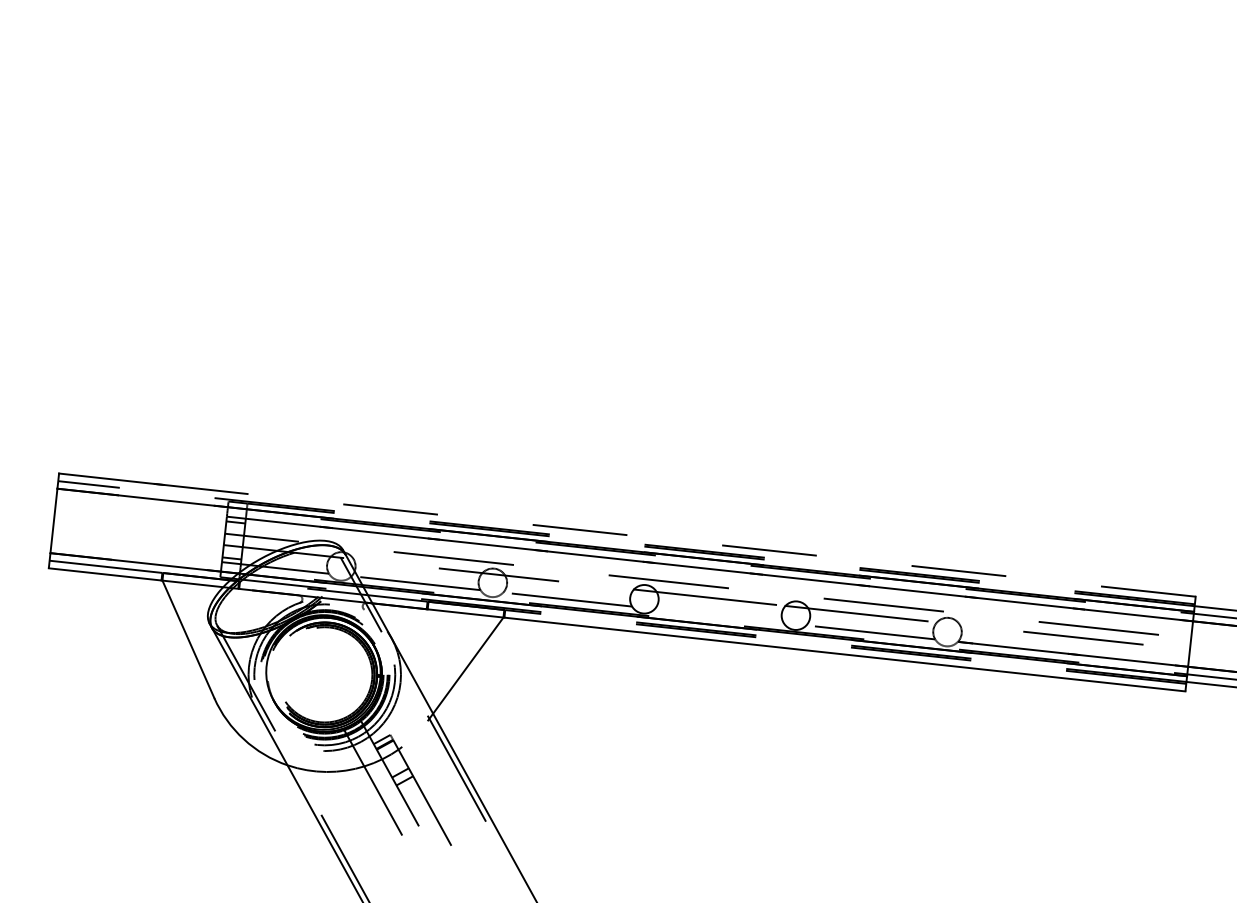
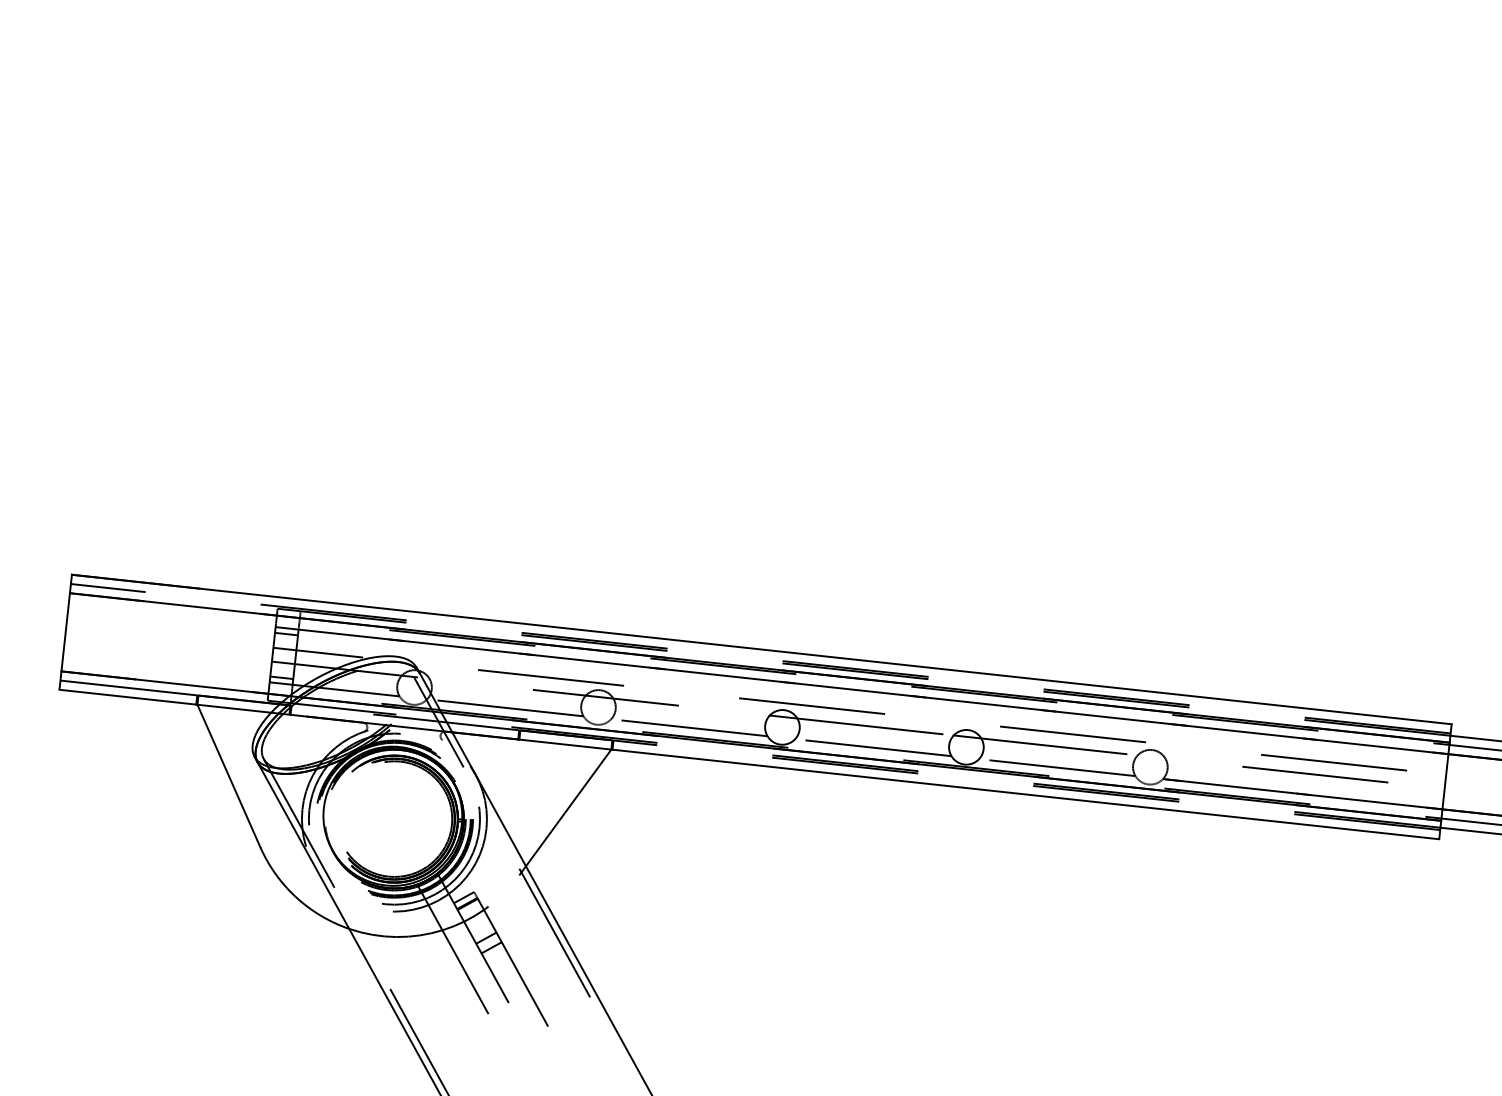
line: (627, 535) -> (761, 649), dashed -> solid
line: (719, 615) -> (873, 747), added

